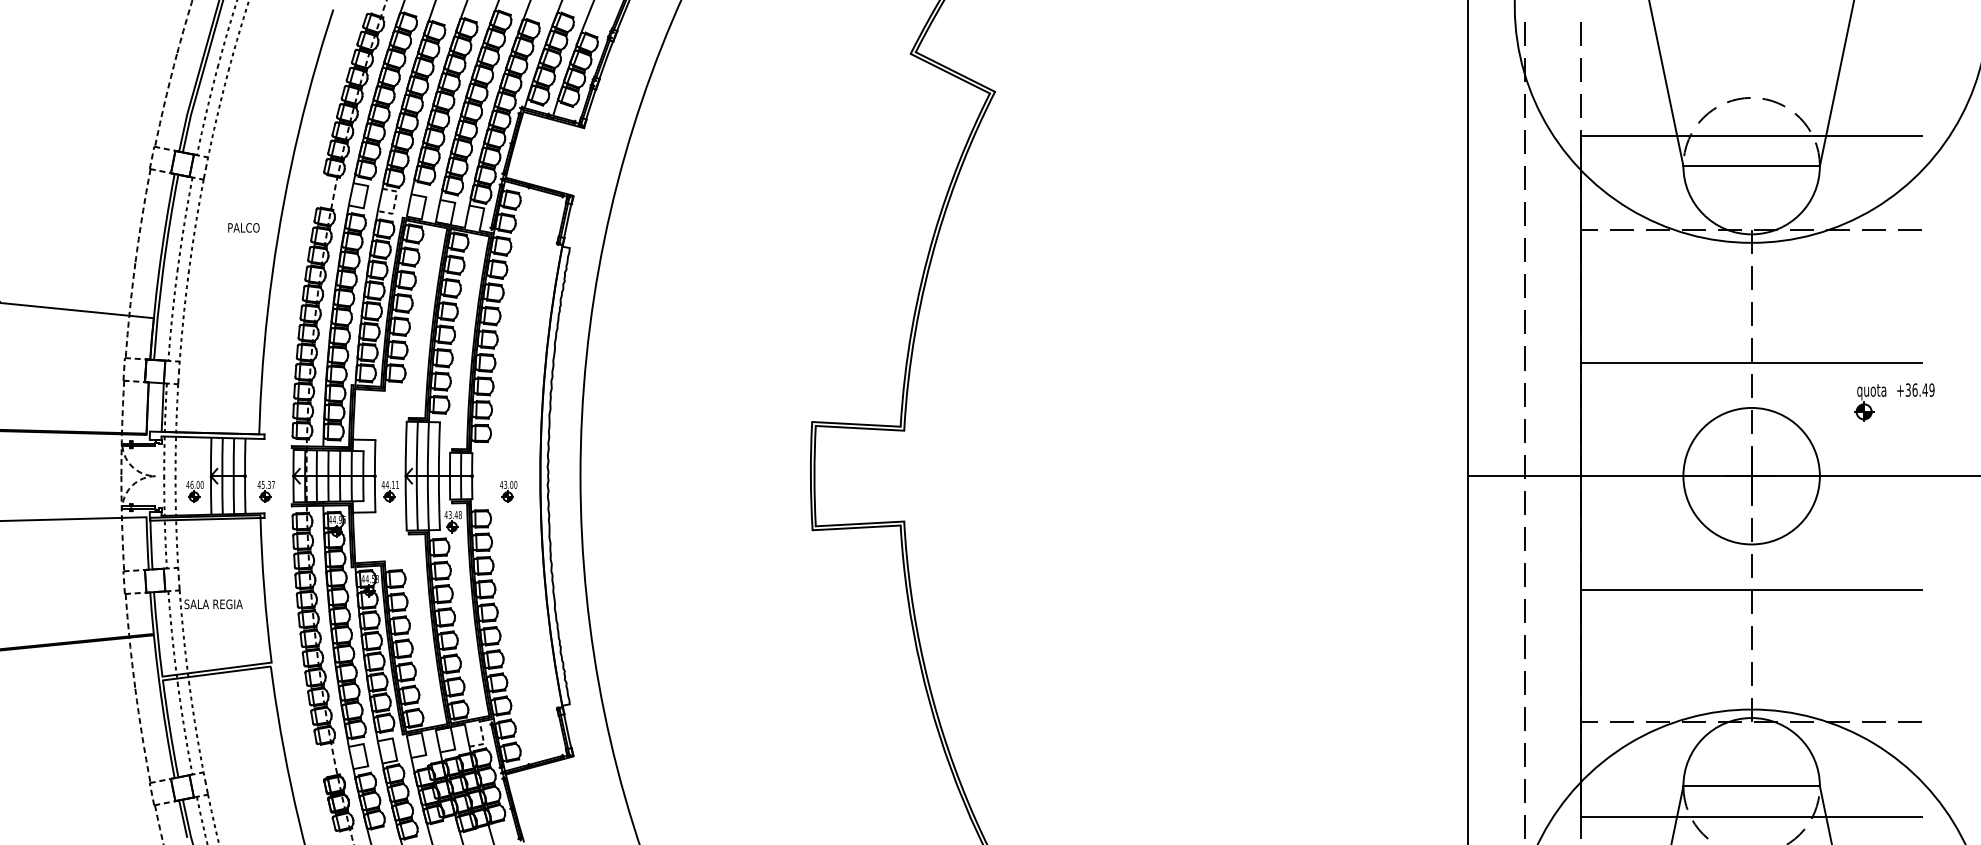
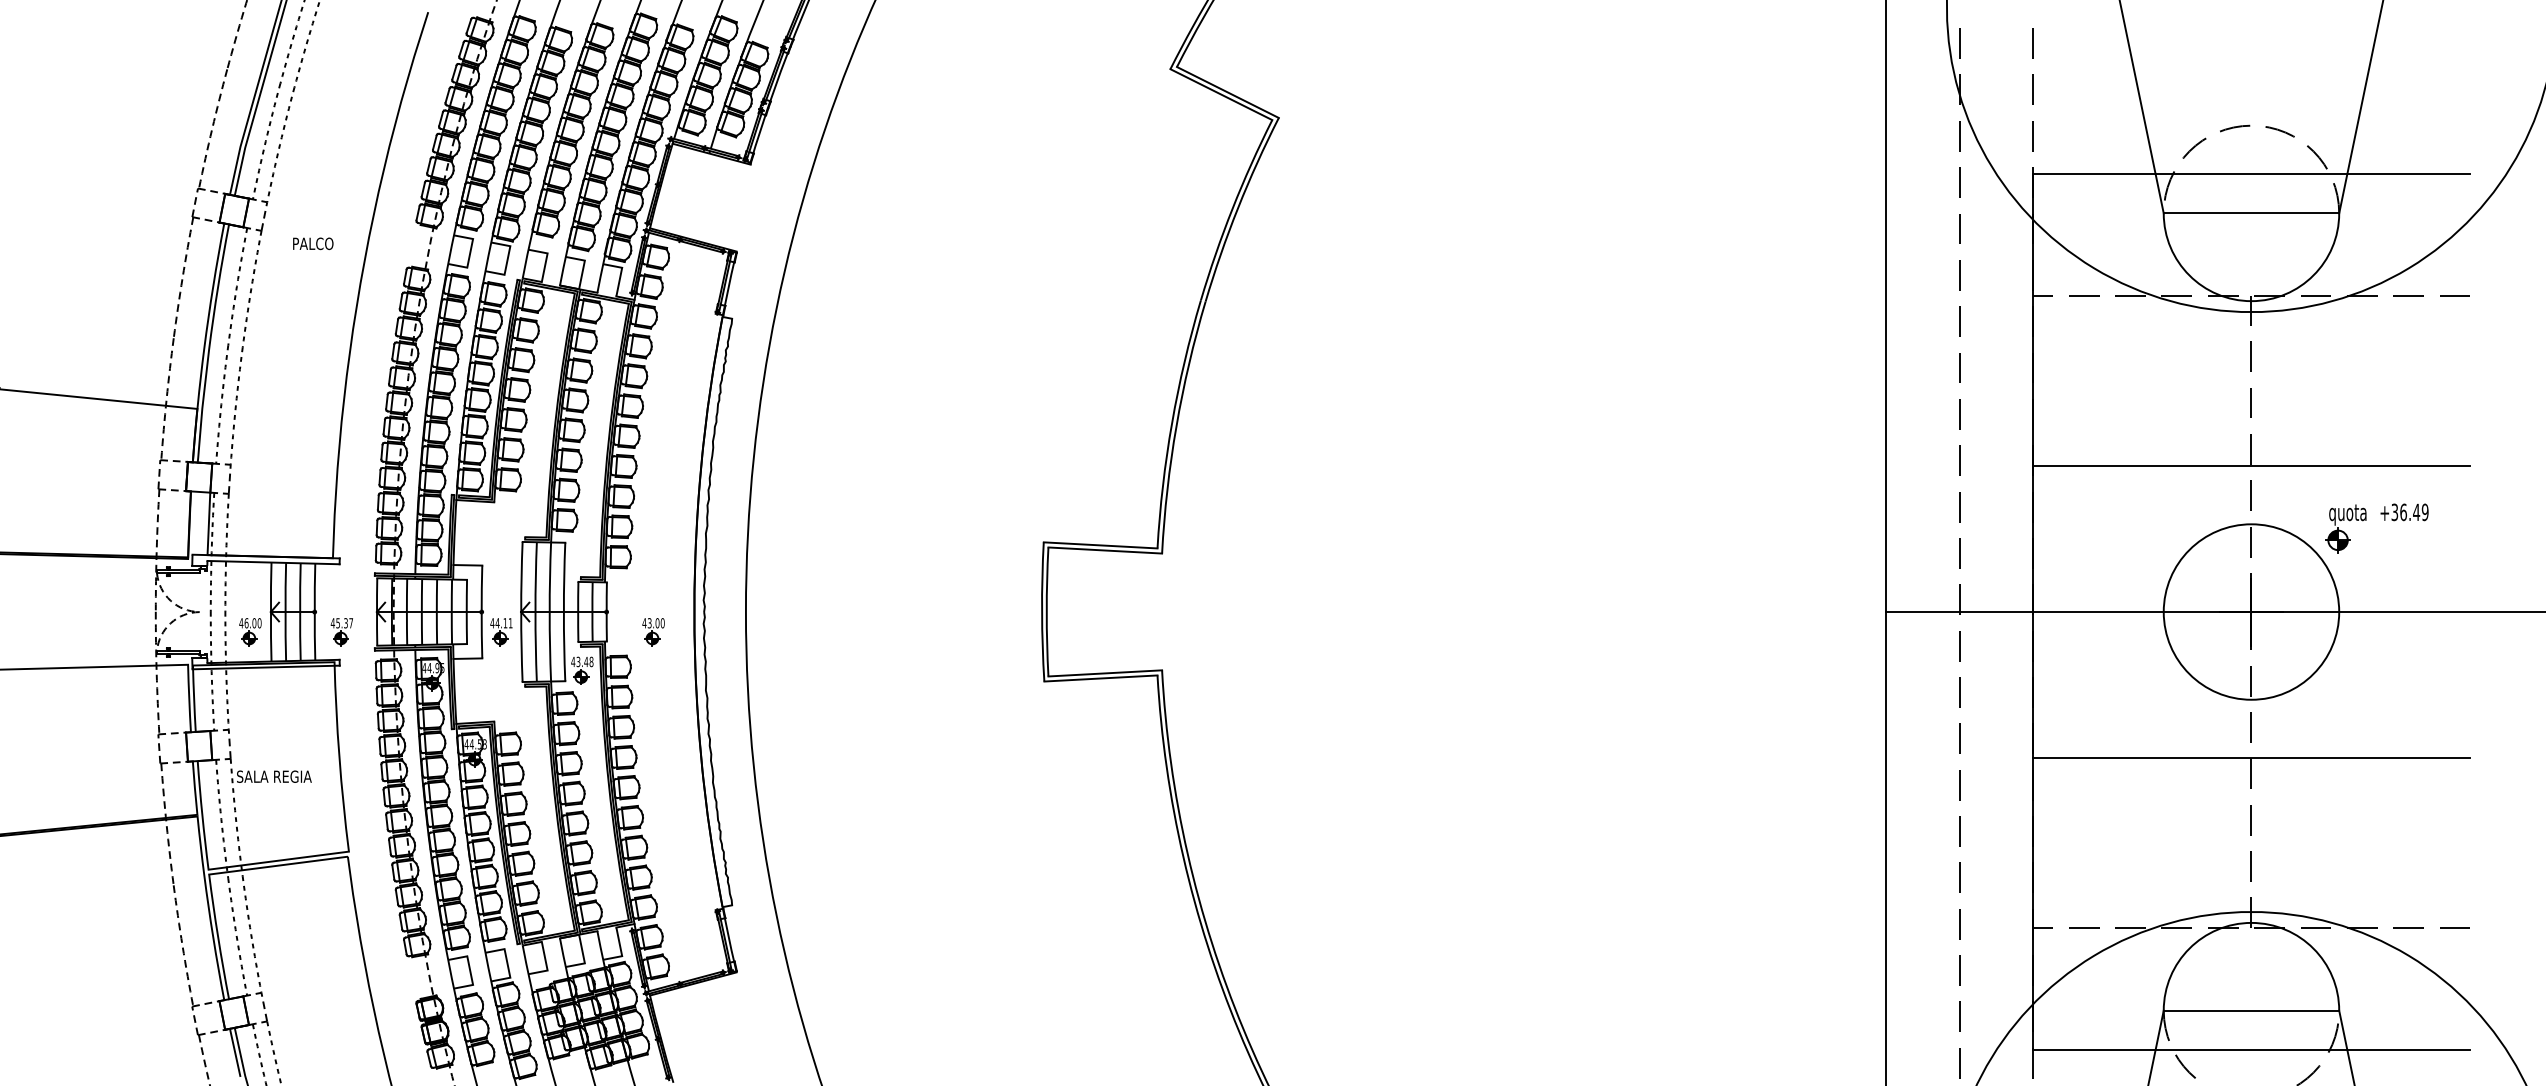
line: (395, 202) -> (507, 260), dashed -> solid
text: (244, 227) -> (313, 243), moved
part: (1900, 396) -> (2384, 520), moved
line: (483, 740) -> (621, 951), dashed -> solid

